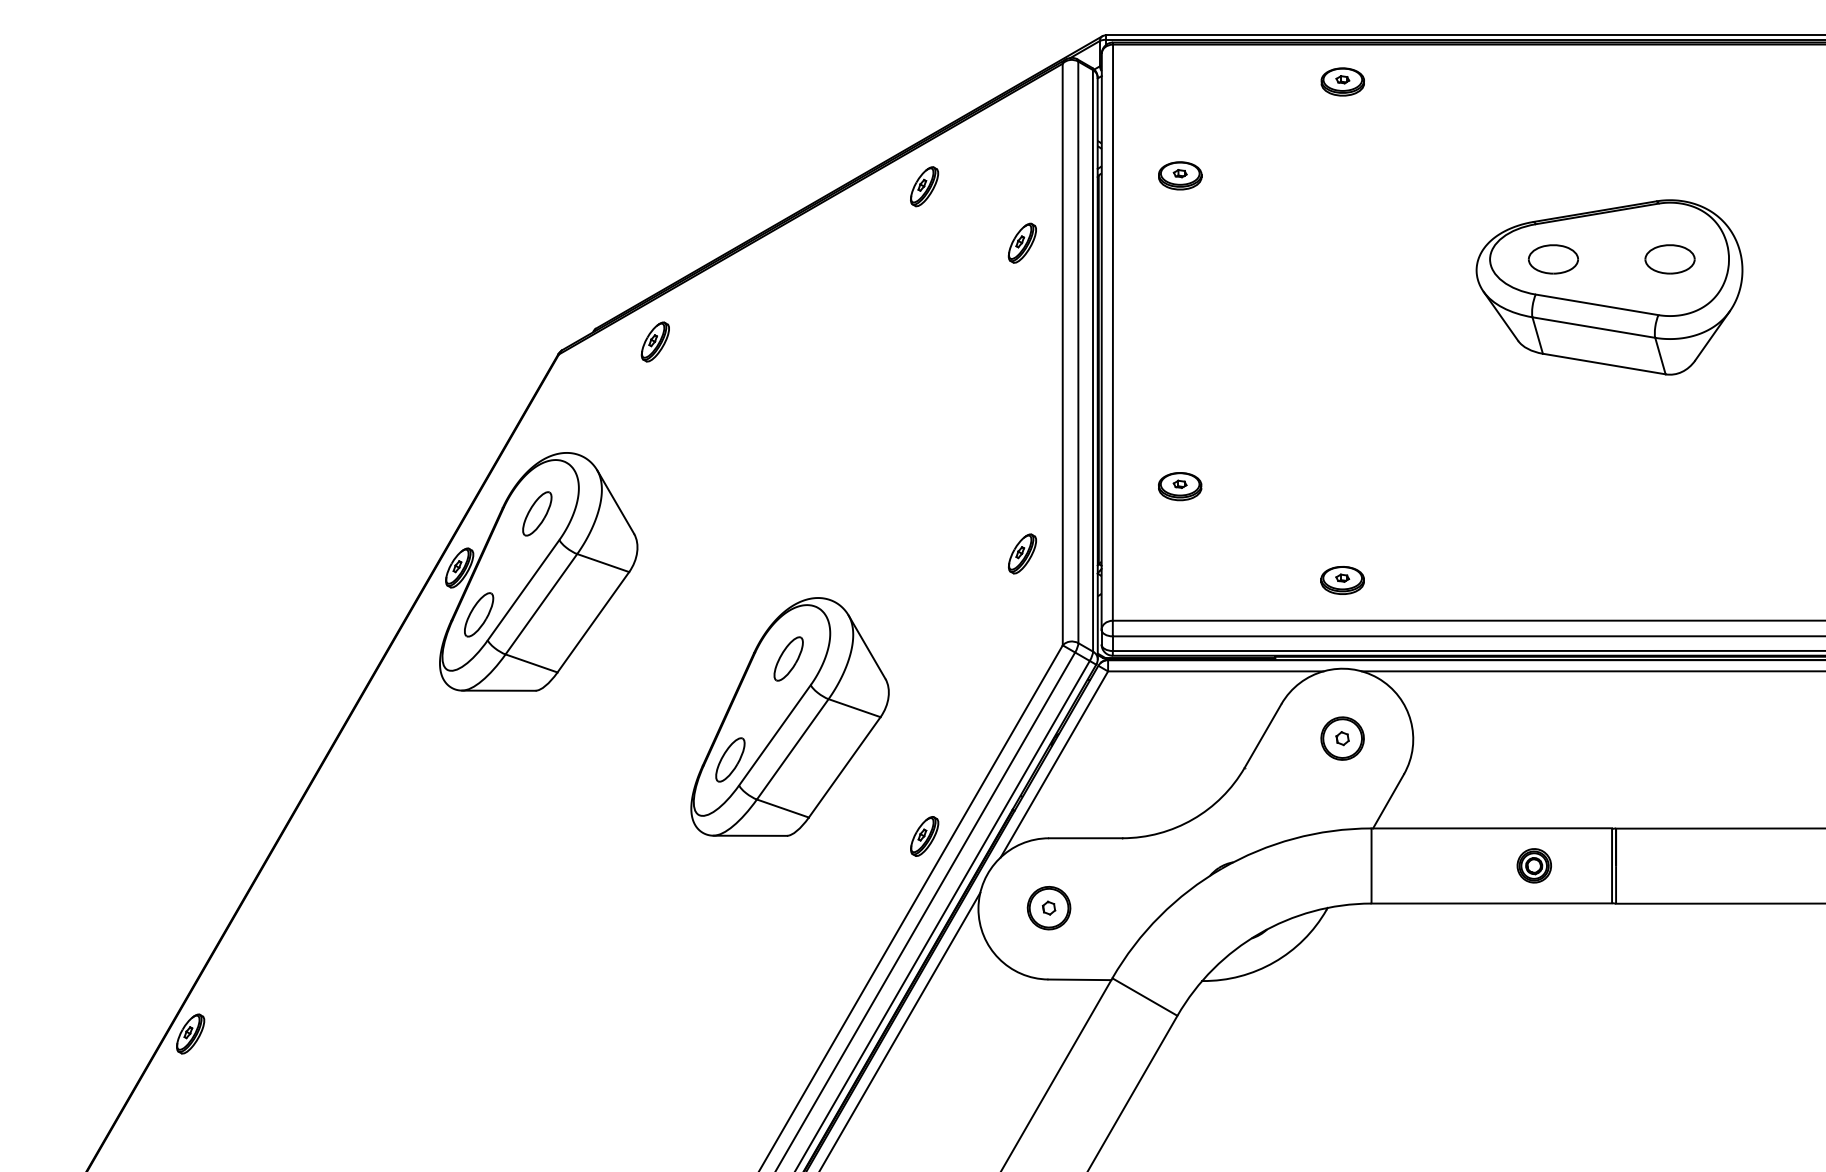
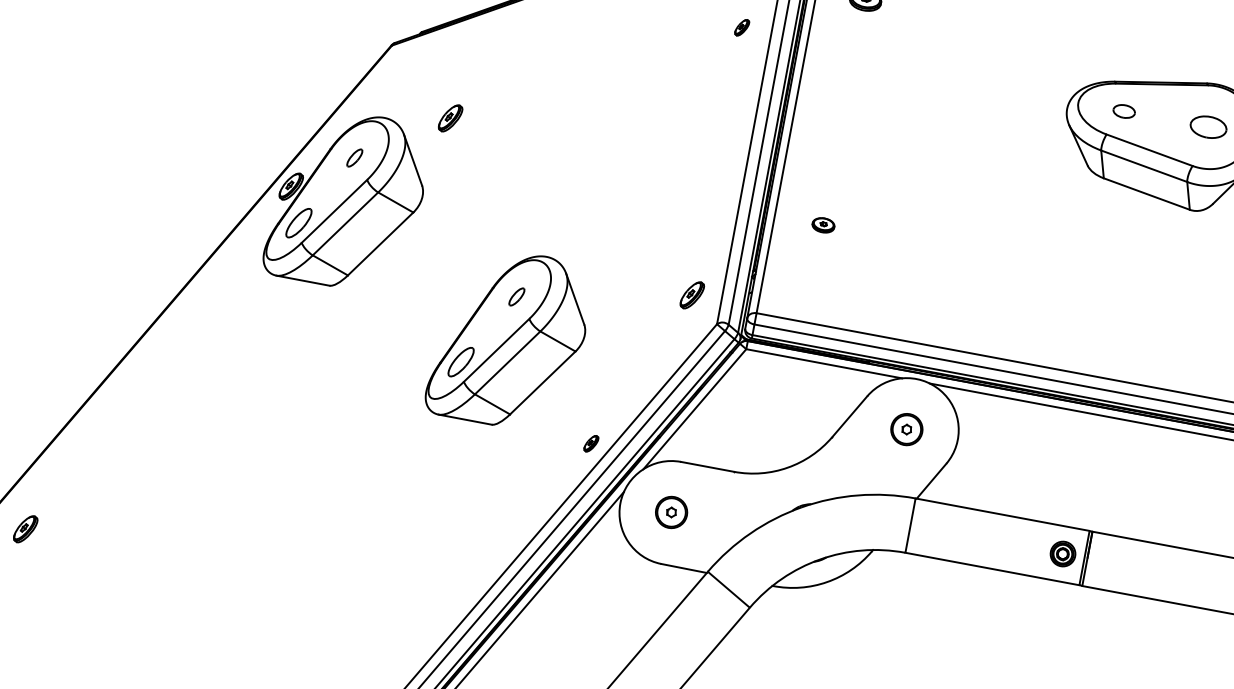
part: (1021, 242) -> (741, 27), size x0.6
part: (1553, 259) -> (1124, 111), size x0.6
part: (654, 341) -> (450, 117), moved
part: (1180, 486) -> (823, 225), size x0.7
part: (537, 513) -> (354, 157), size x0.6
part: (1022, 553) -> (692, 295), moved
part: (1342, 580) -> (928, 315), removed
part: (788, 658) -> (516, 296), size x0.6
part: (924, 836) -> (591, 443), size x0.6
part: (1533, 865) -> (1062, 553), moved
part: (190, 1033) -> (25, 528), moved

